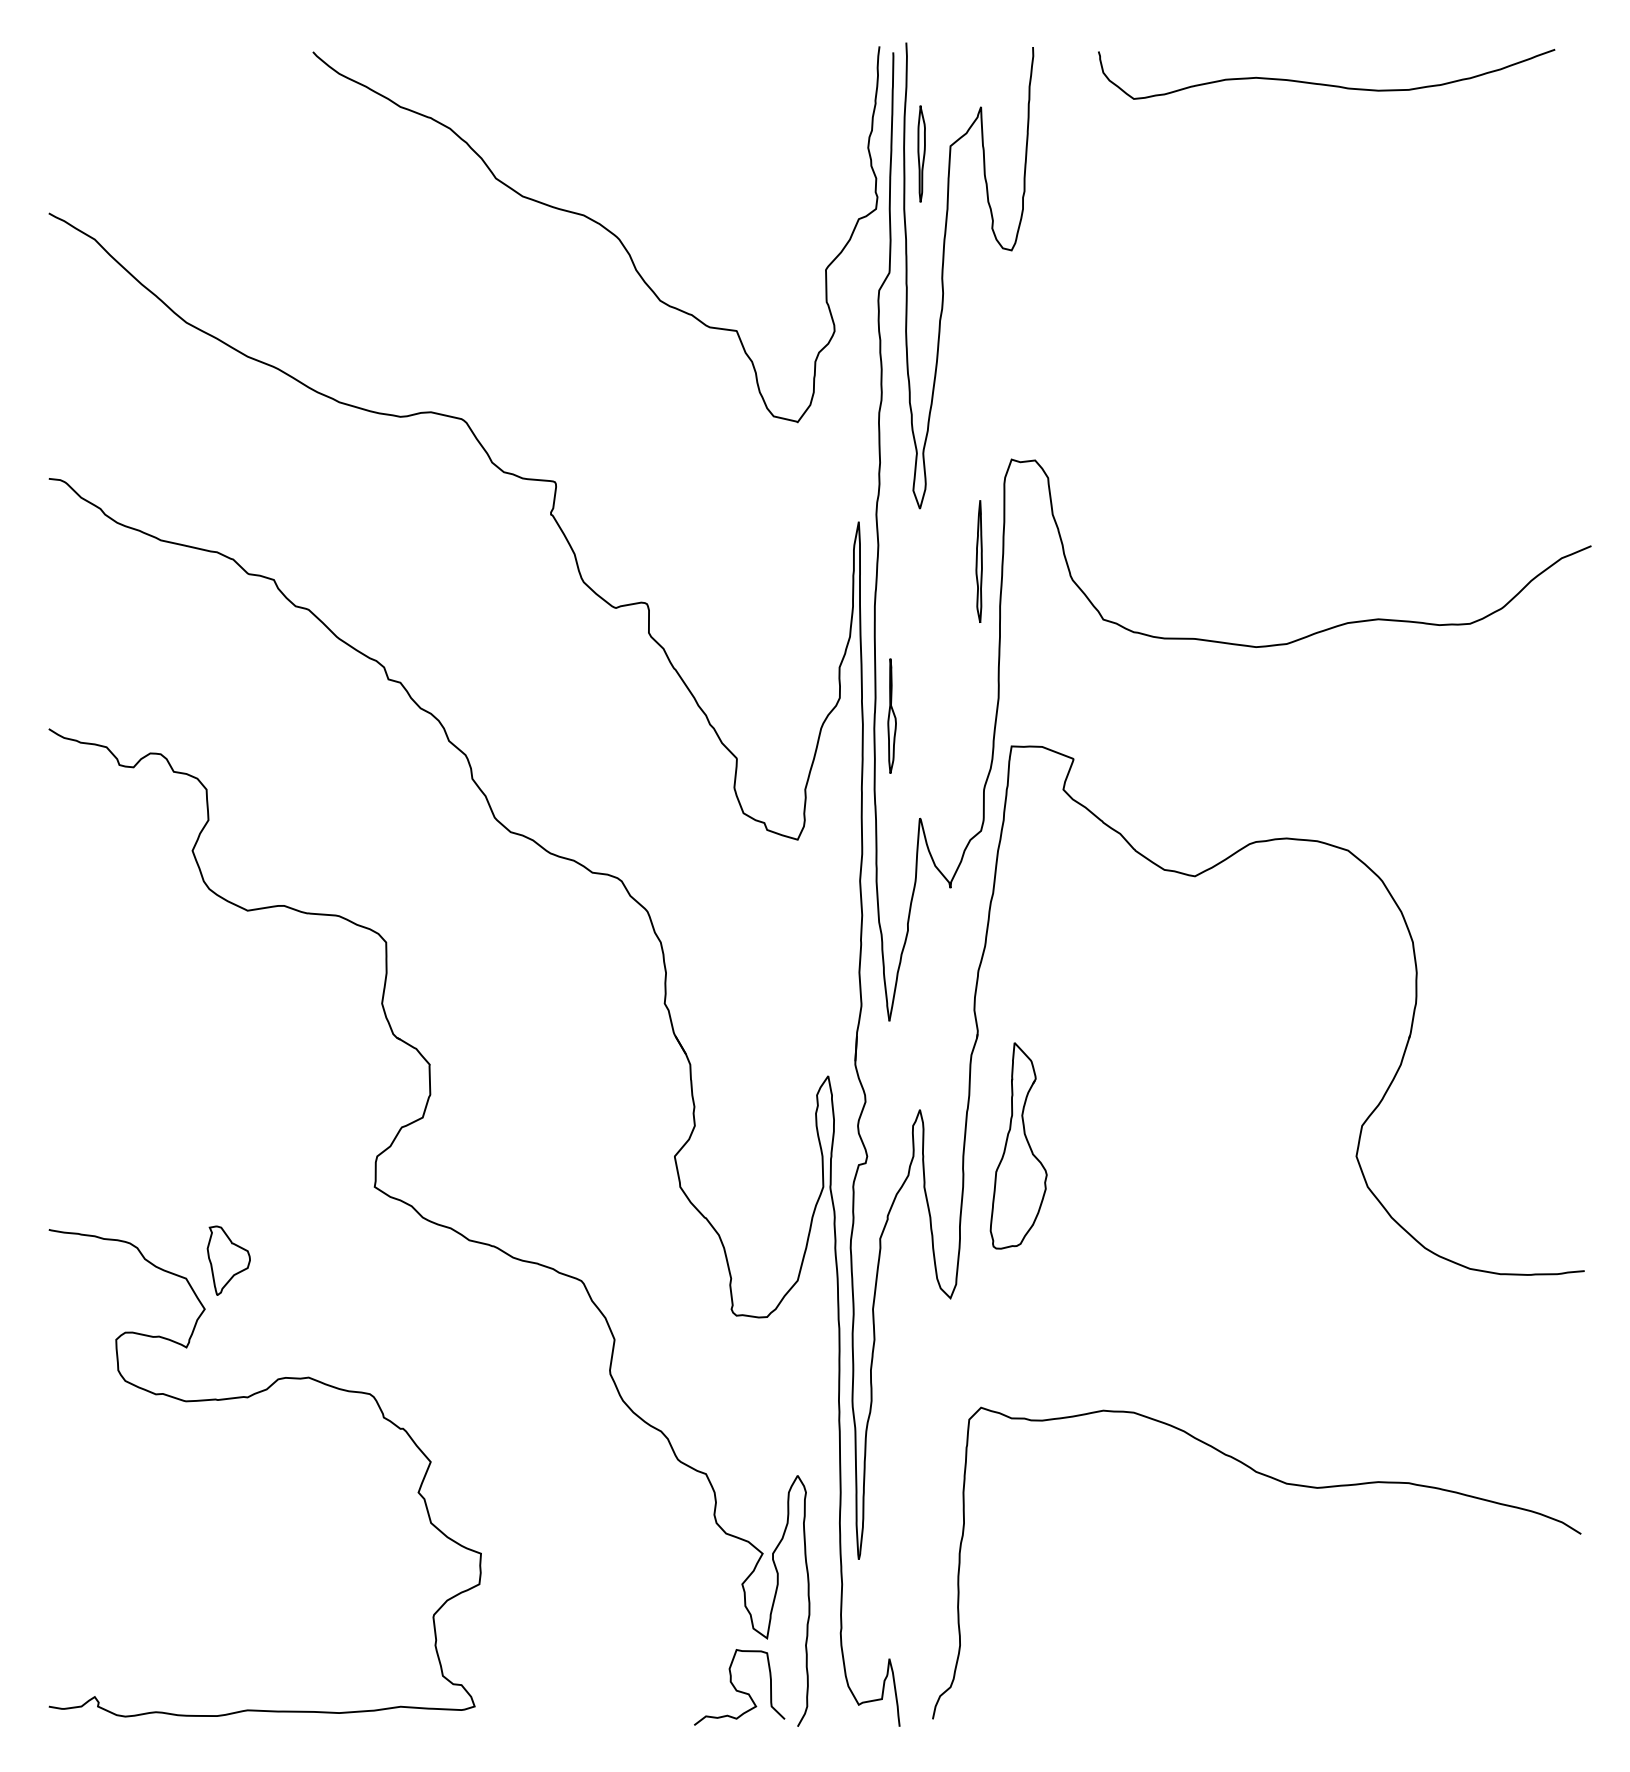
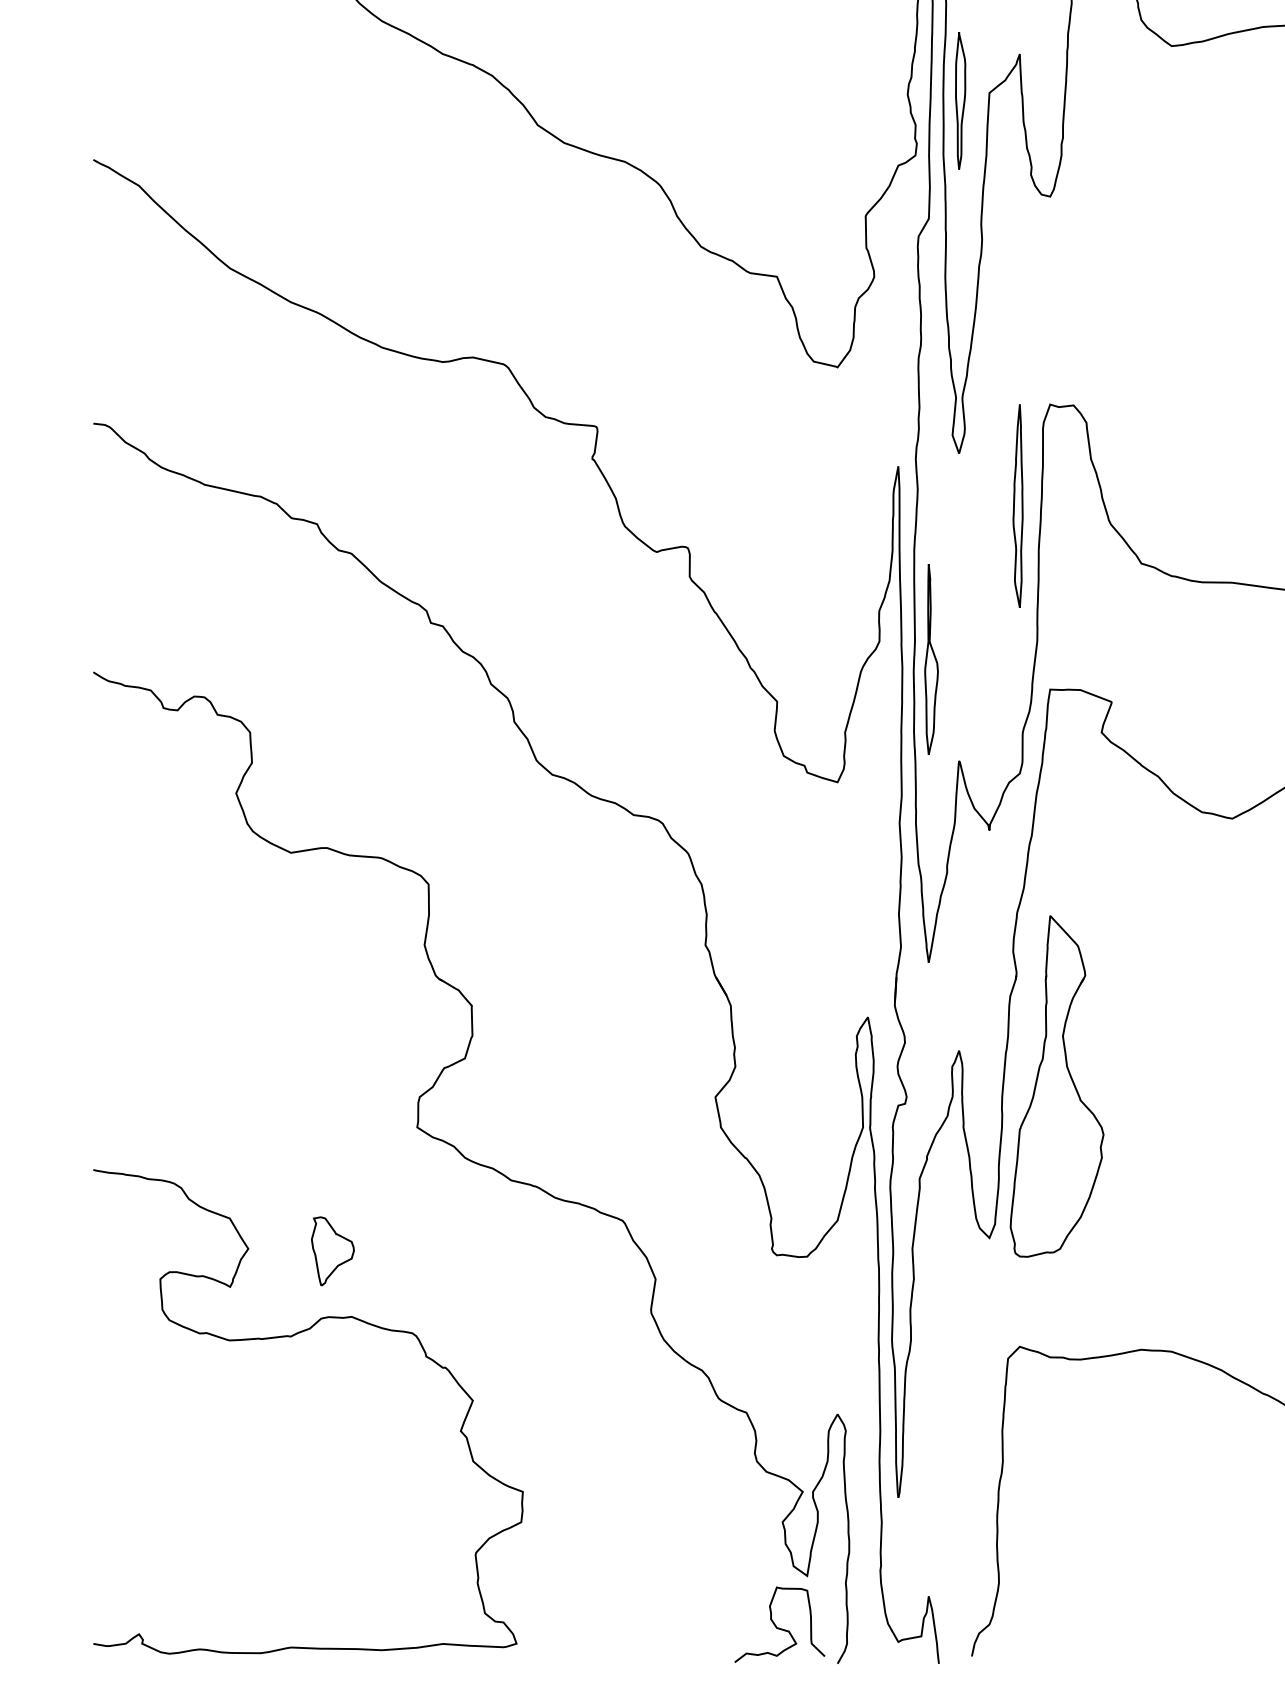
part: (921, 153) -> (960, 100), size x1.43
part: (978, 561) -> (1017, 505), size x1.67
part: (891, 715) -> (930, 658), size x1.67
part: (1018, 1145) -> (1057, 1086), size x1.67
part: (228, 1260) -> (332, 1251), moved

